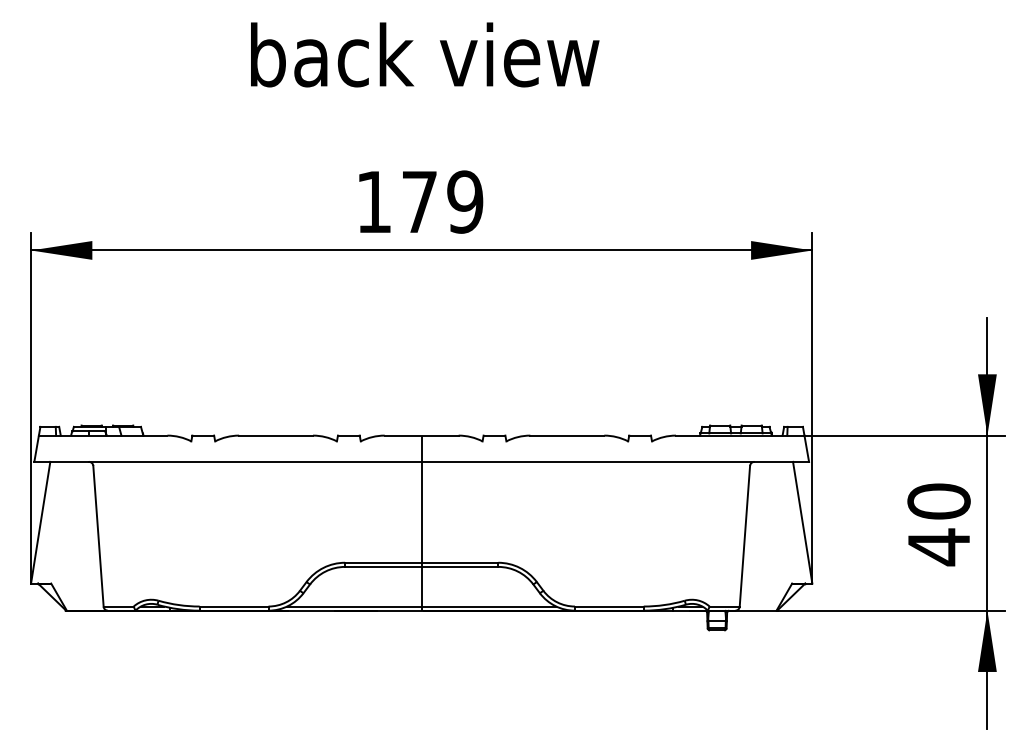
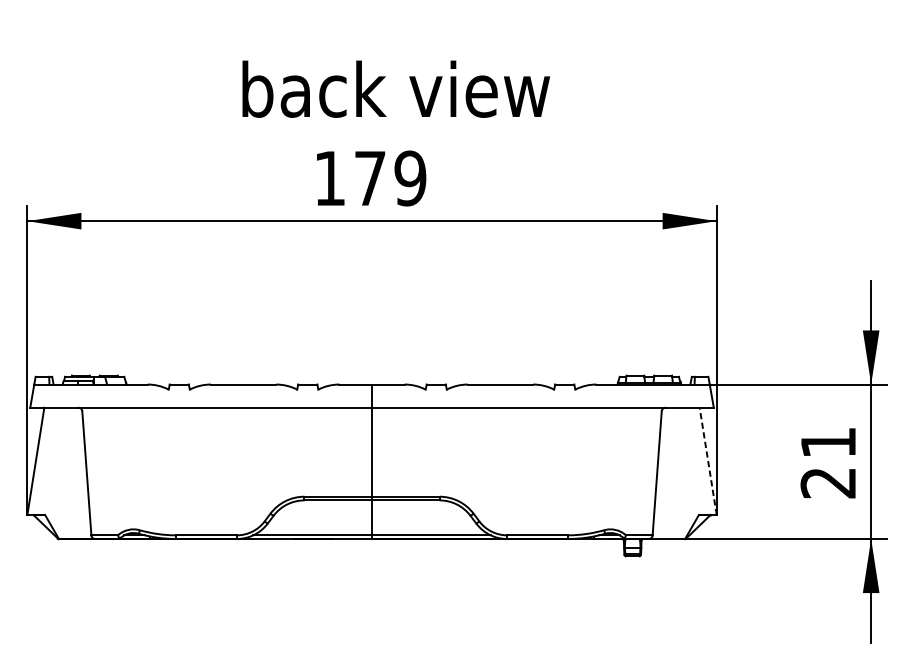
text: (425, 54) -> (396, 88), moved
line: (802, 522) -> (708, 461), solid -> dashed
text: (938, 524) -> (828, 462), 40 -> 21

